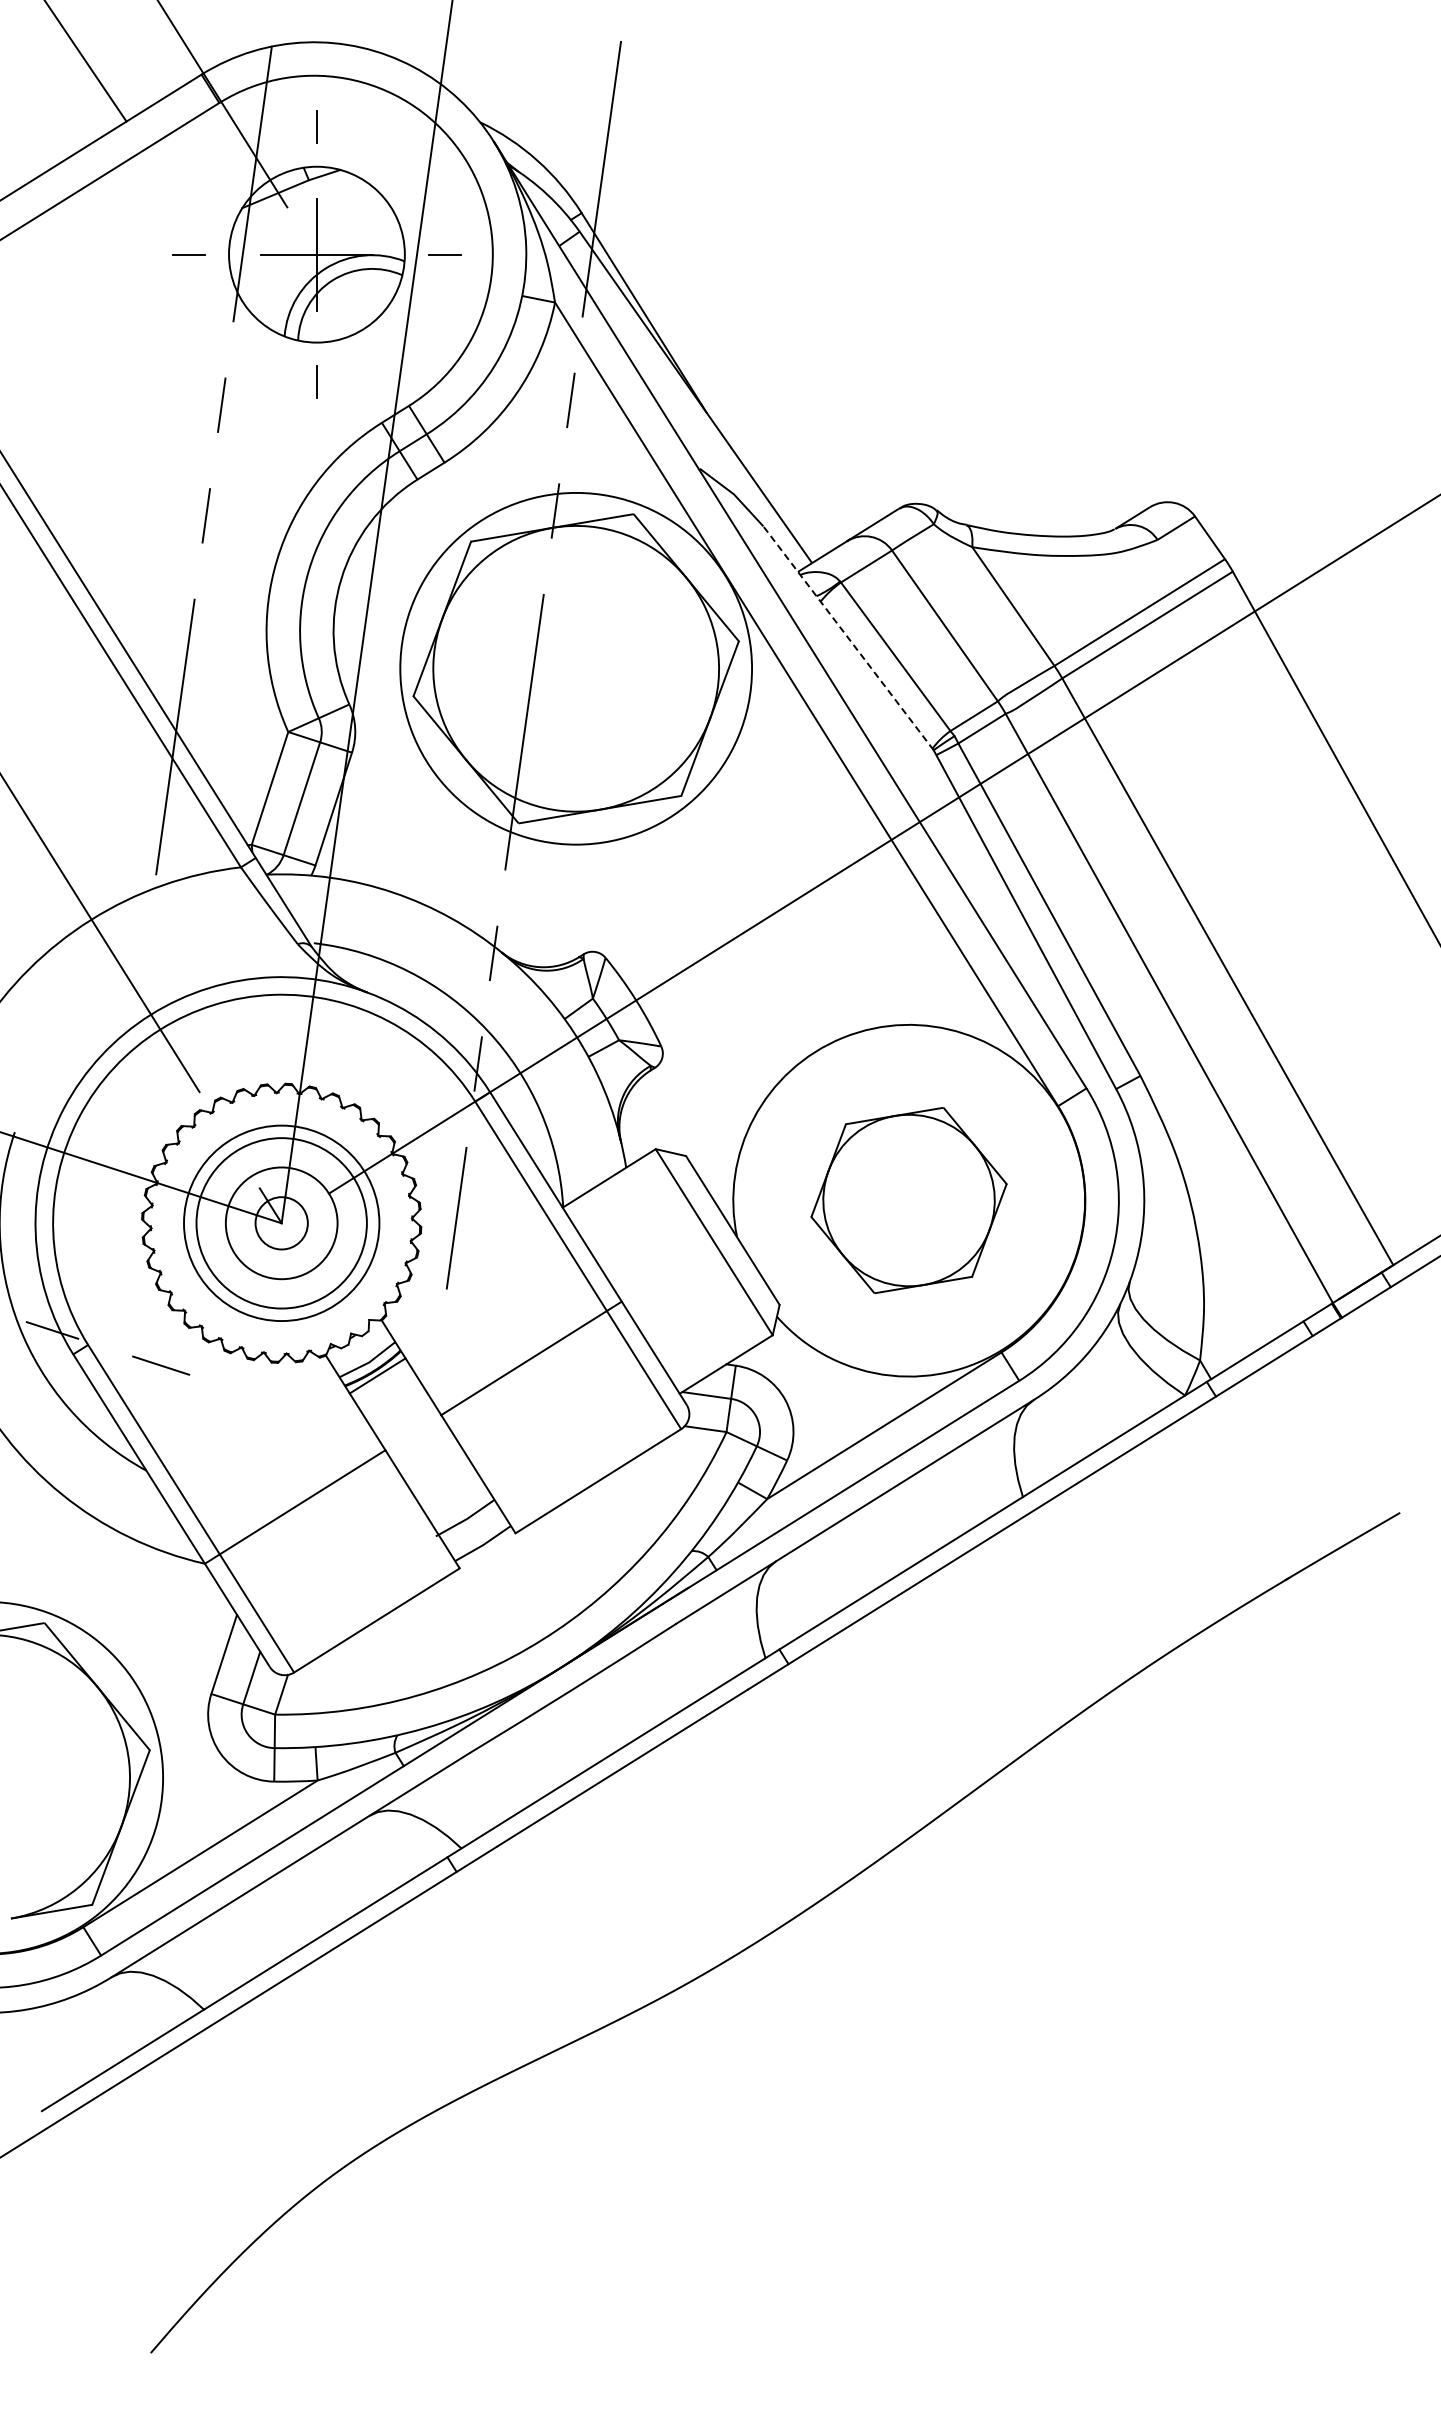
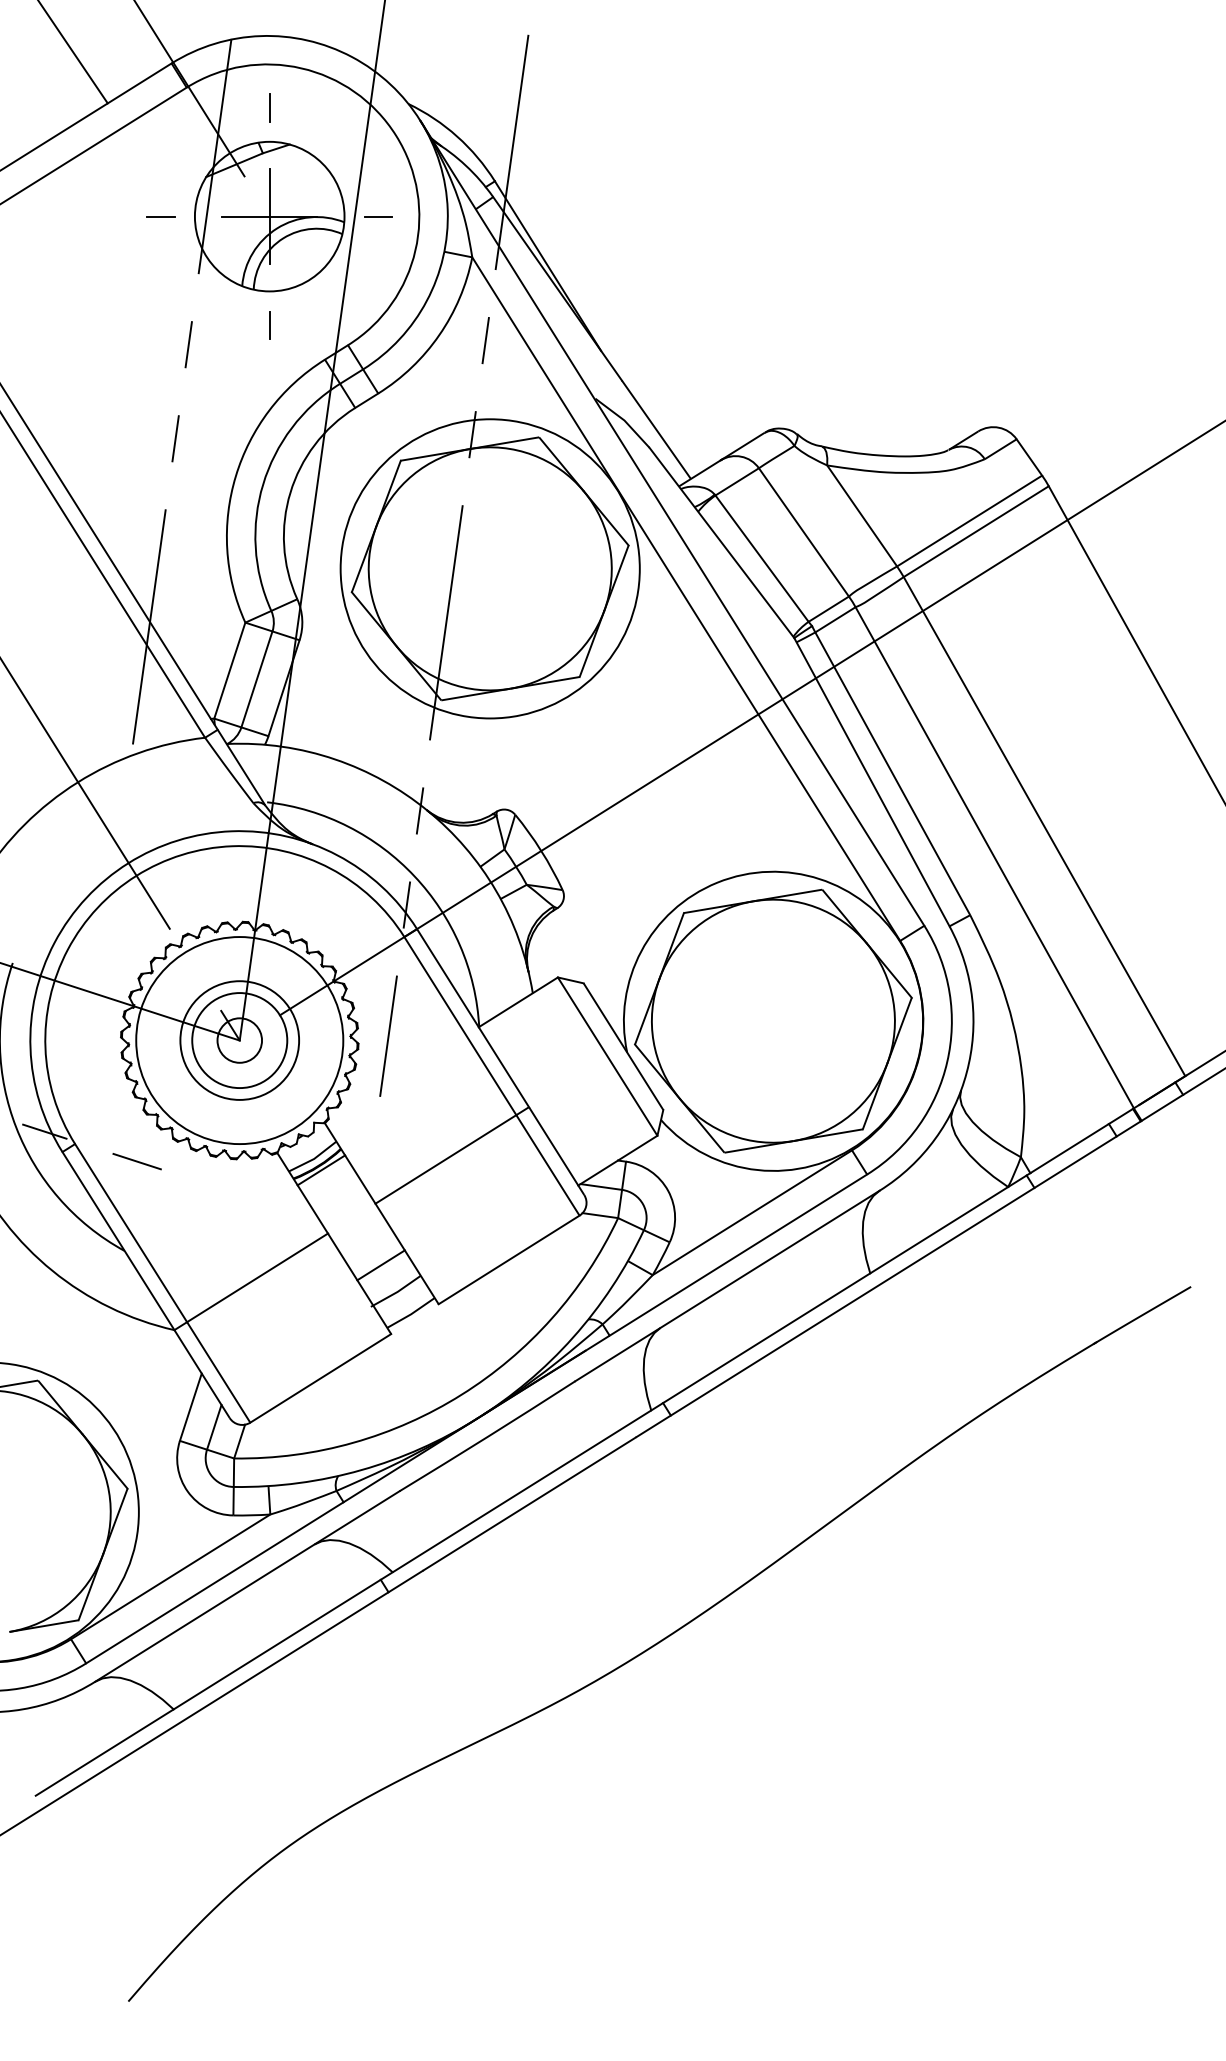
line: (848, 638) -> (721, 543), dashed -> solid
part: (908, 1200) -> (772, 1021), size x1.67
circle: (281, 1223) -> (239, 1040), size x0.71
circle: (281, 1223) -> (239, 1040), size x1.43
line: (447, 1487) -> (380, 1265), added

